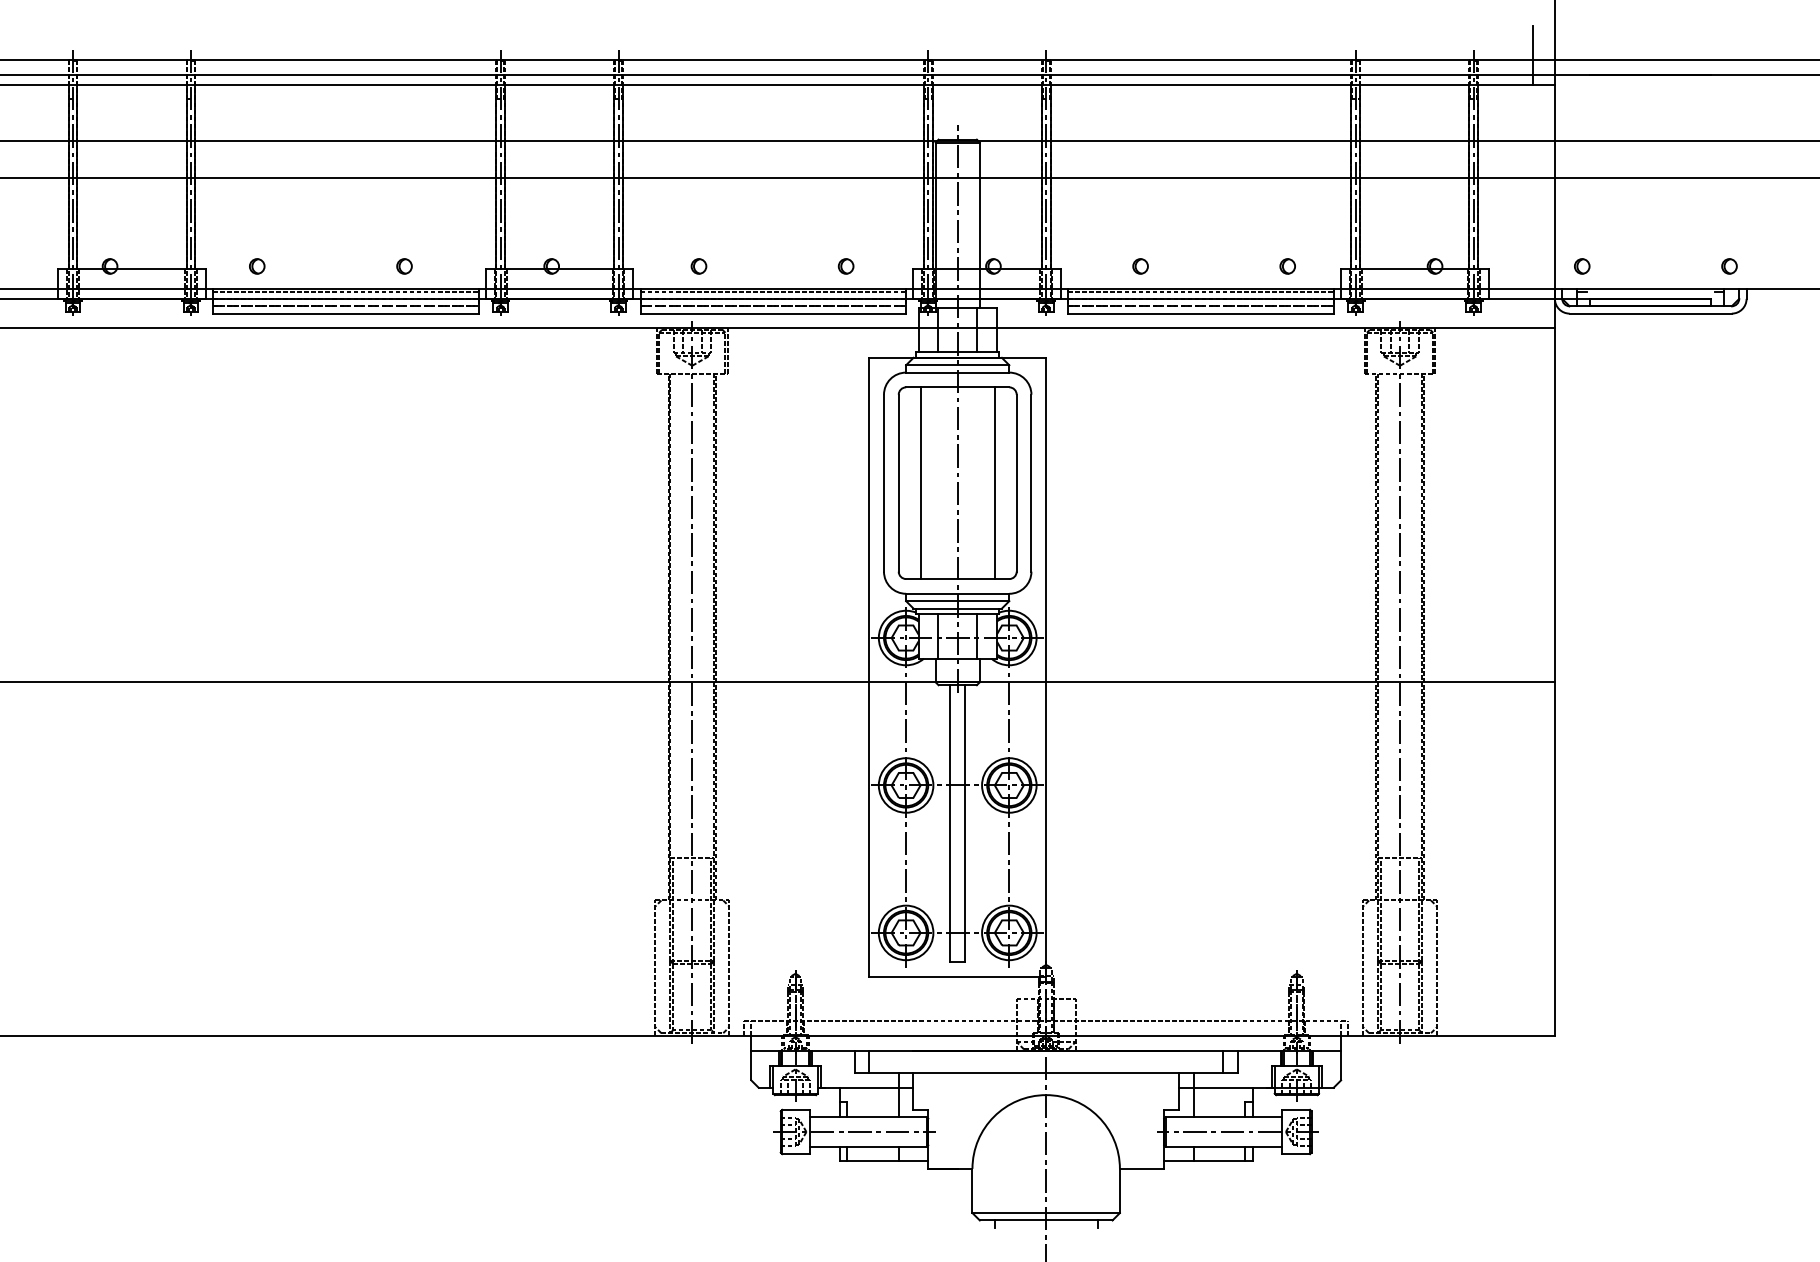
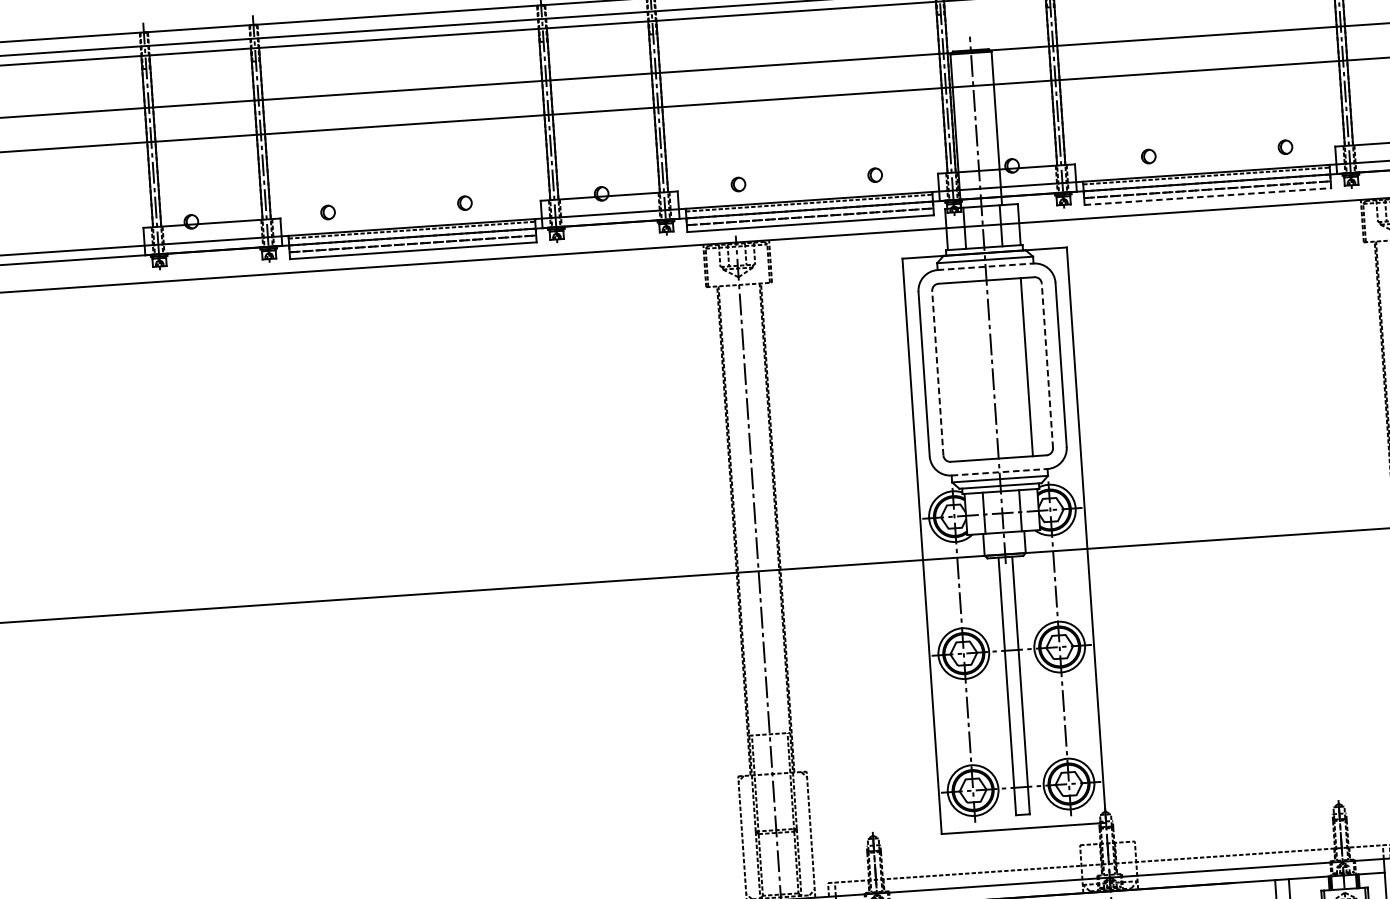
line: (1201, 313) -> (1208, 196), solid -> dashed
line: (957, 372) -> (985, 266), solid -> dashed
line: (898, 482) -> (937, 372), solid -> dashed
line: (1016, 482) -> (1047, 365), solid -> dashed
line: (920, 483) -> (958, 372), removed
line: (957, 593) -> (999, 472), solid -> dashed

